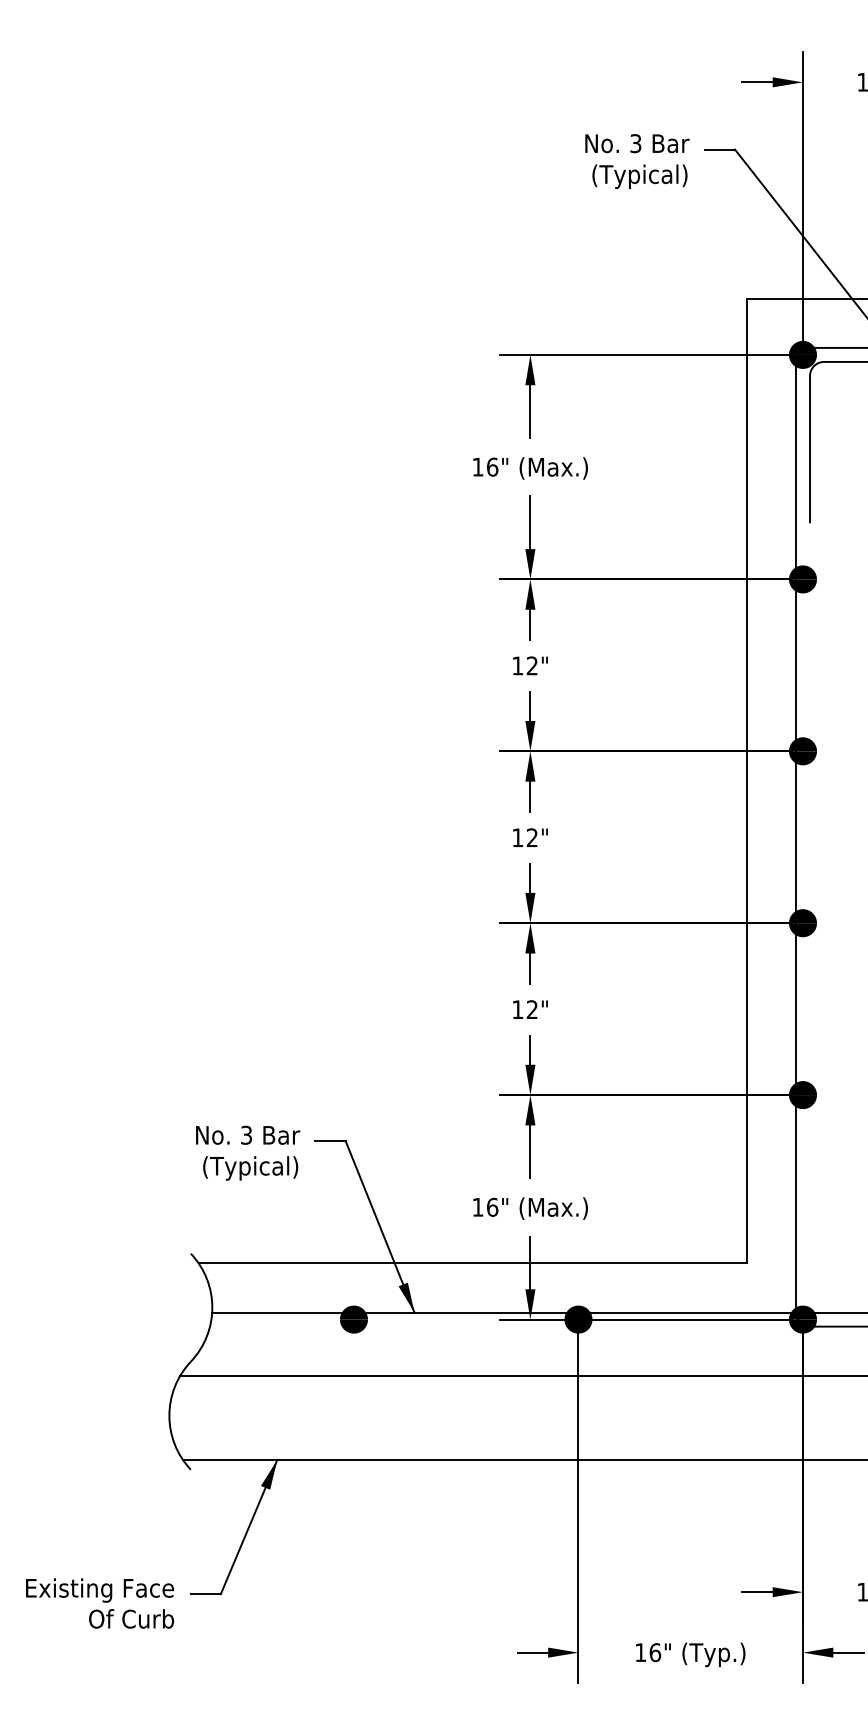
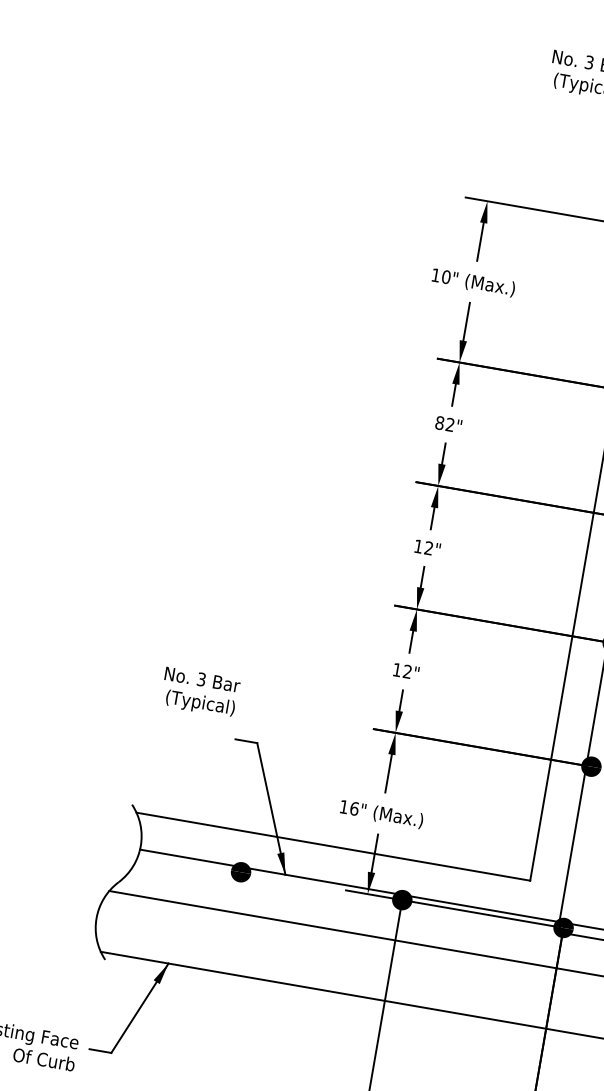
text: (492, 466) -> (446, 276), 16" -> 10"
text: (517, 665) -> (439, 422), 12" -> 82"
text: (248, 1152) -> (200, 692), moved

